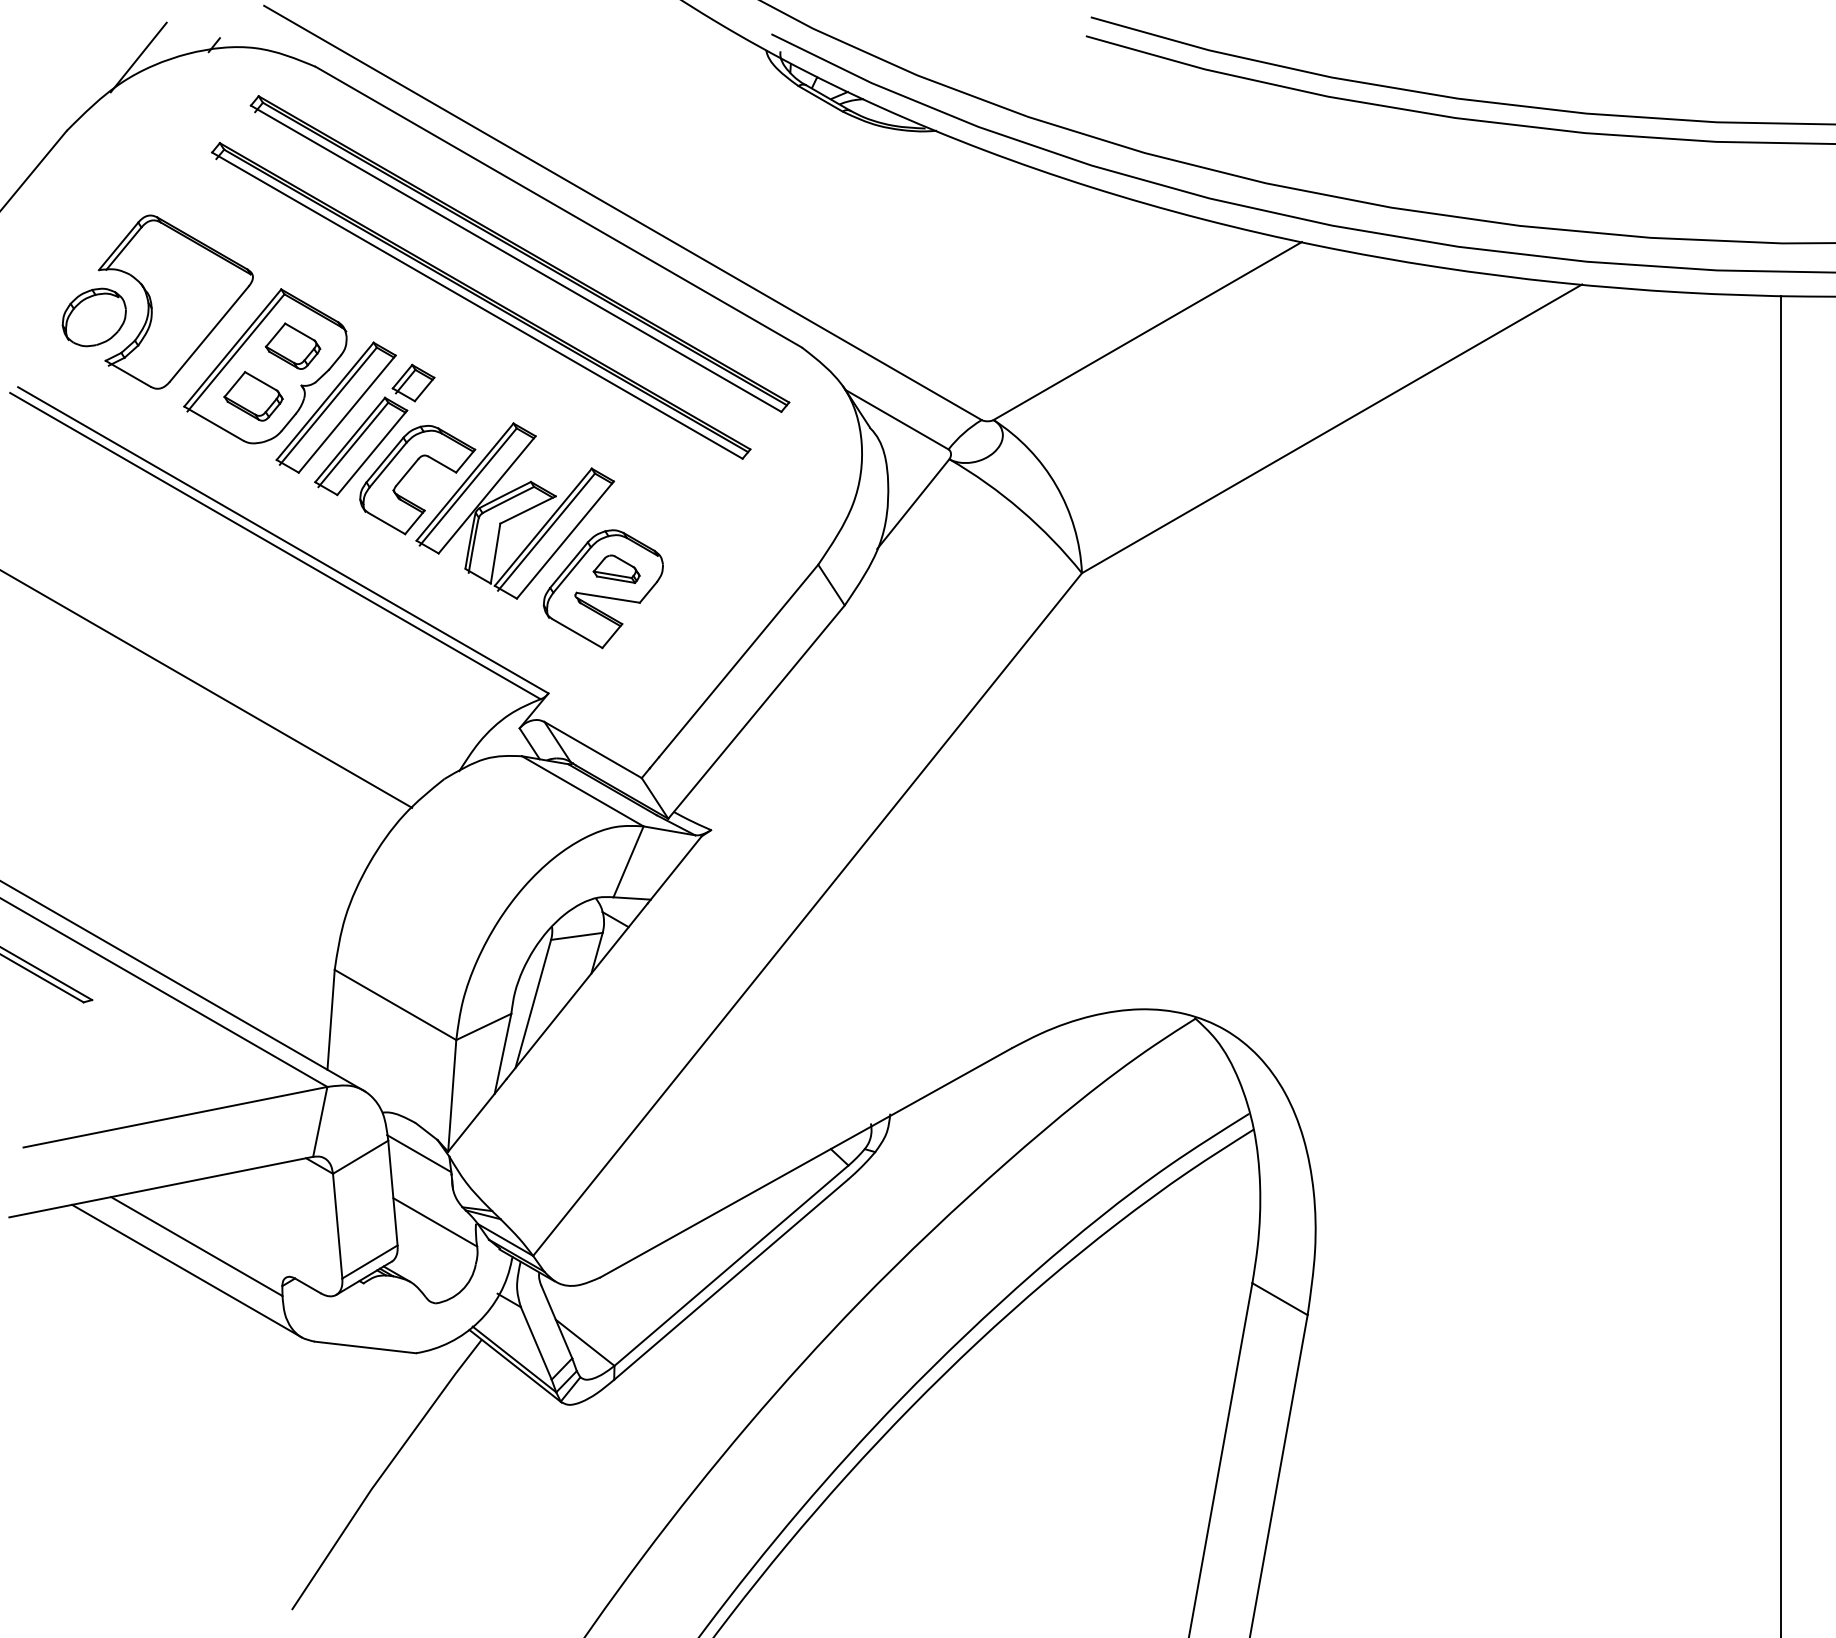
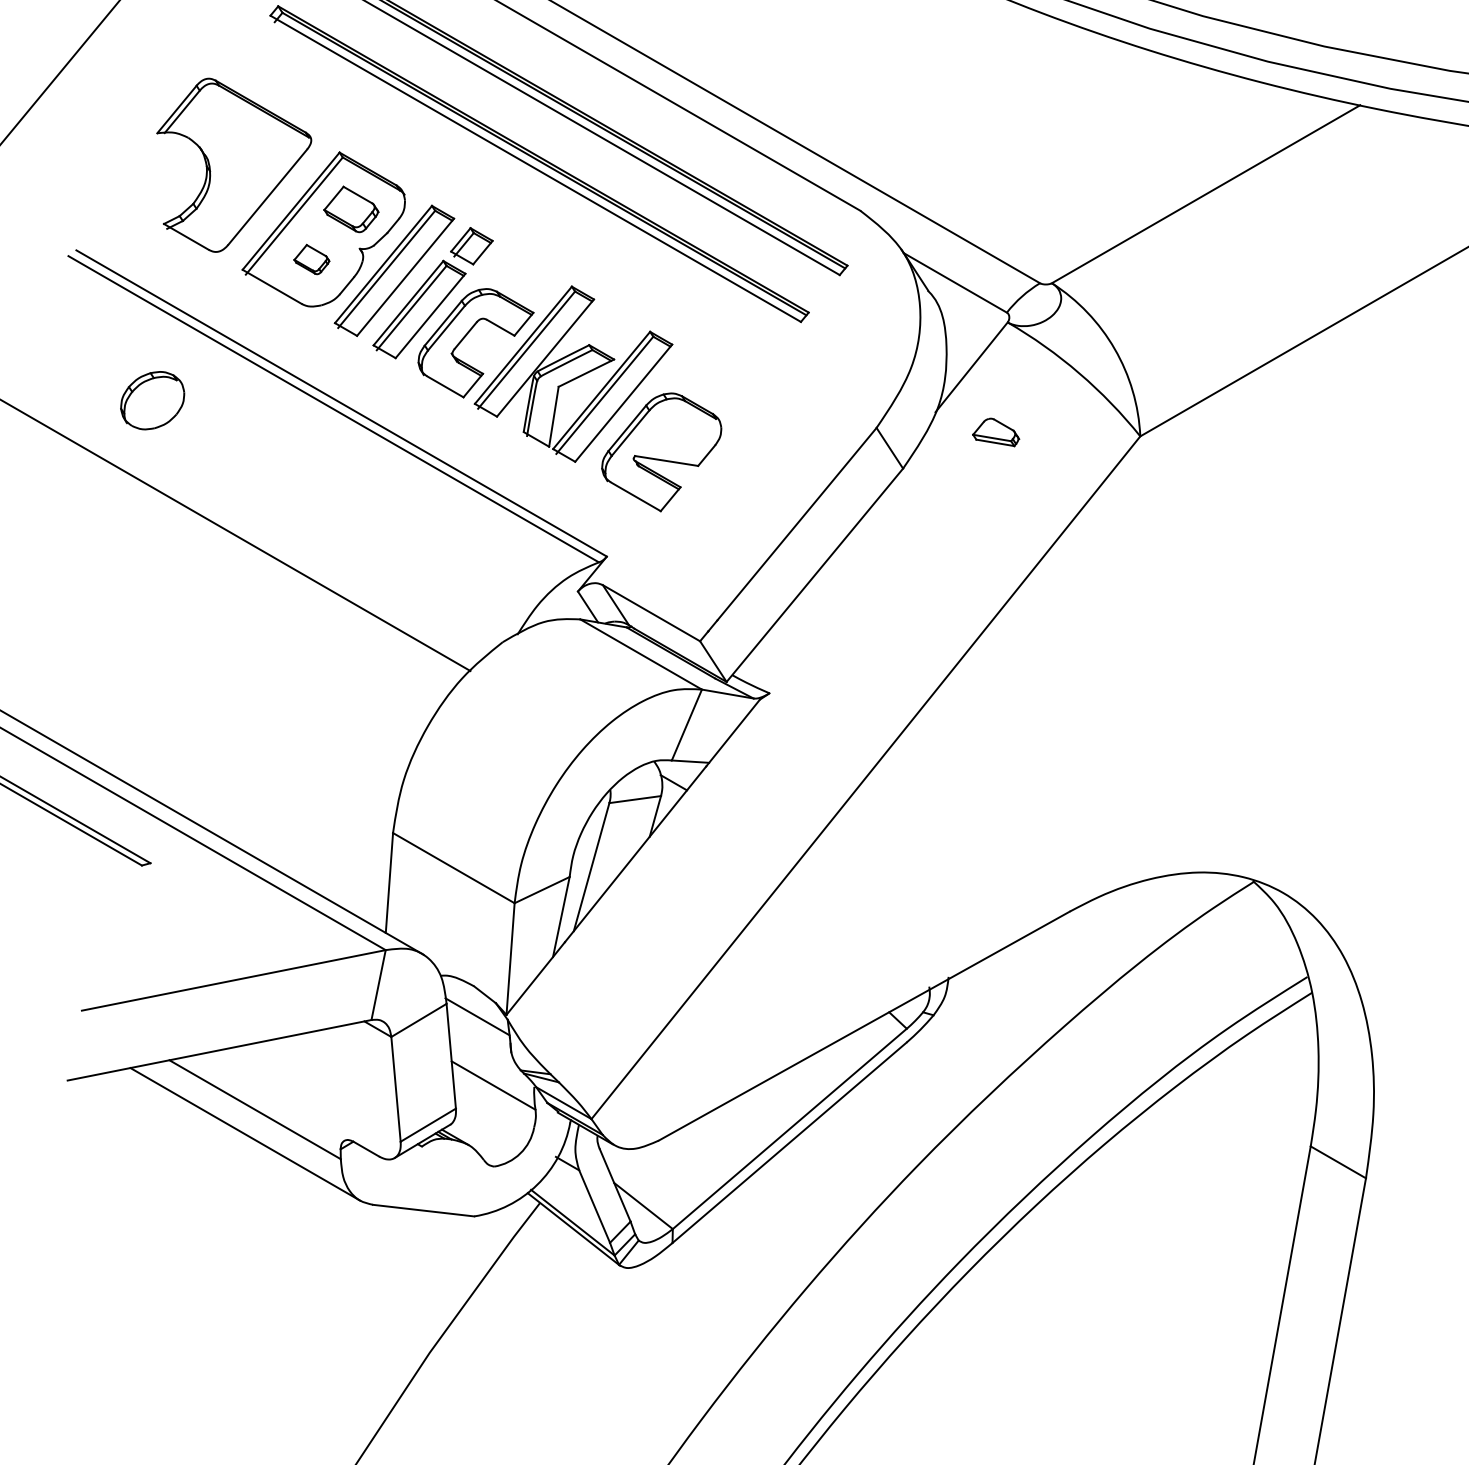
part: (93, 317) -> (151, 400), moved
part: (253, 396) -> (311, 259), size x0.6
part: (616, 568) -> (995, 431), moved

